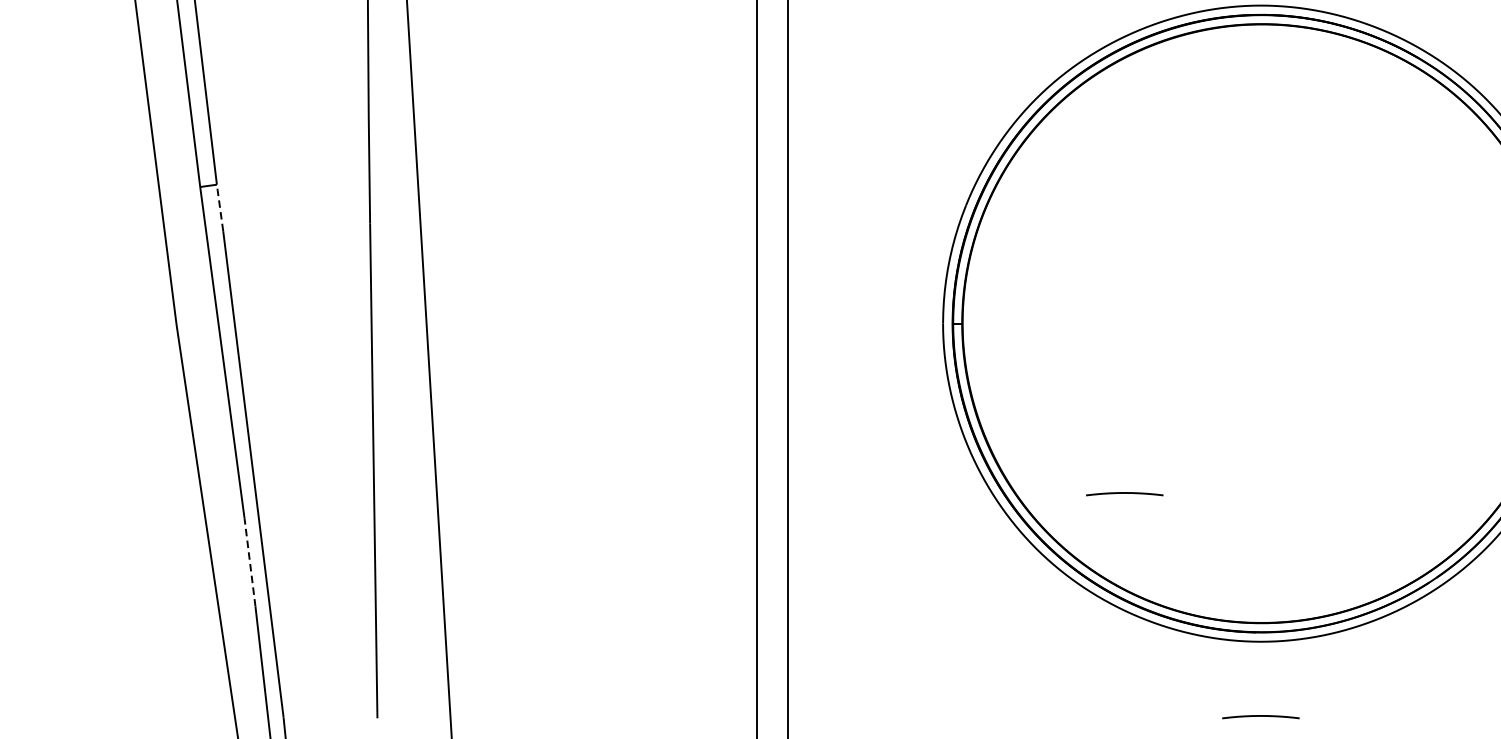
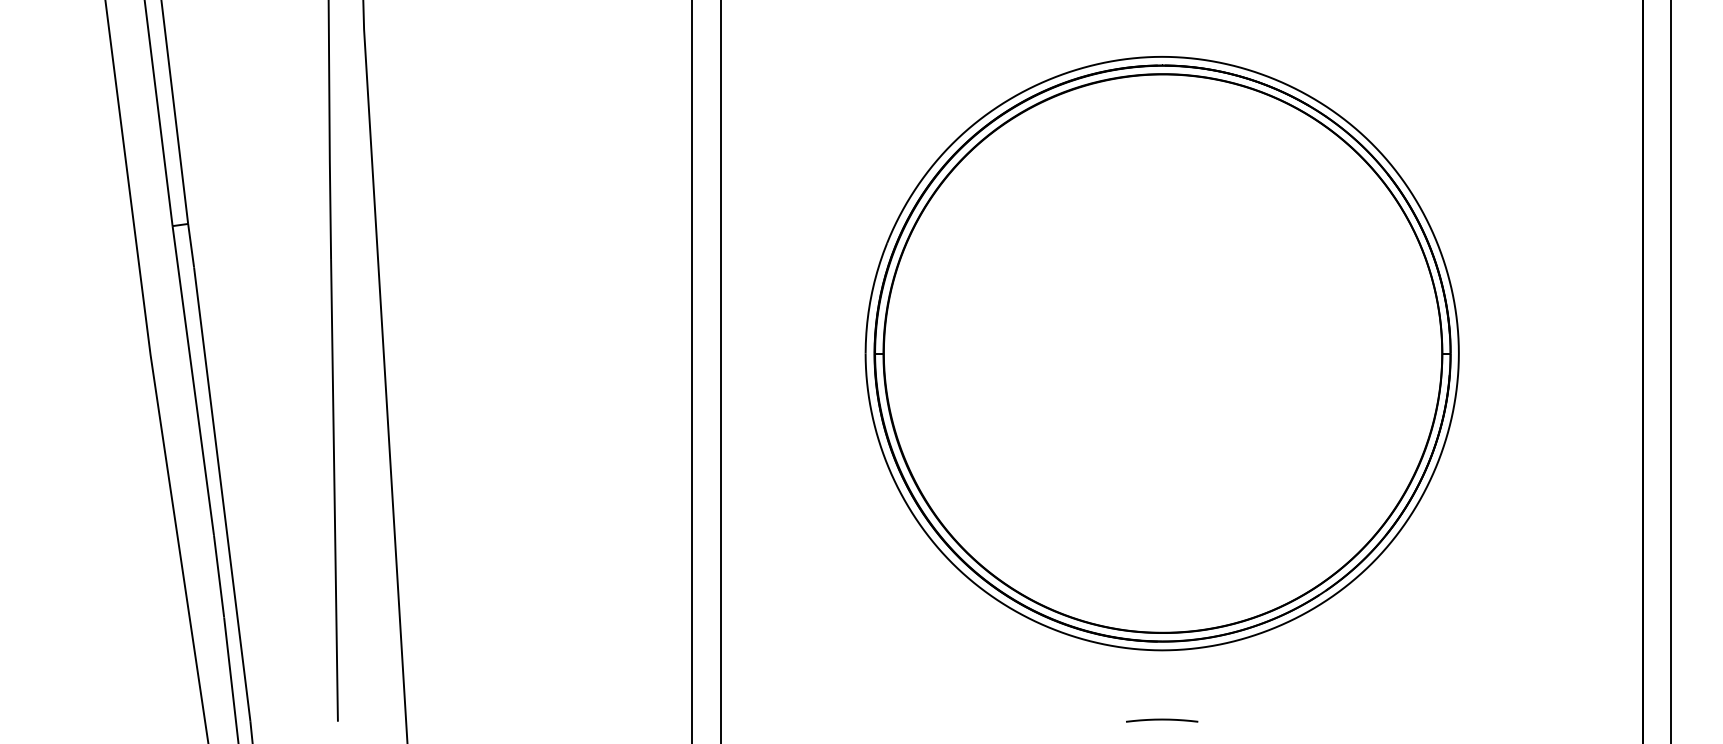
line: (220, 207) -> (191, 245), dashed -> solid
curve: (1125, 494) -> (1035, 512), removed
line: (249, 561) -> (218, 575), dashed -> solid

